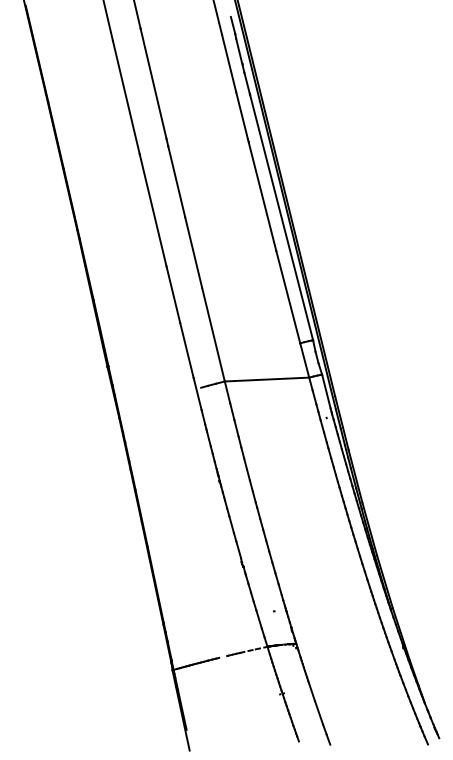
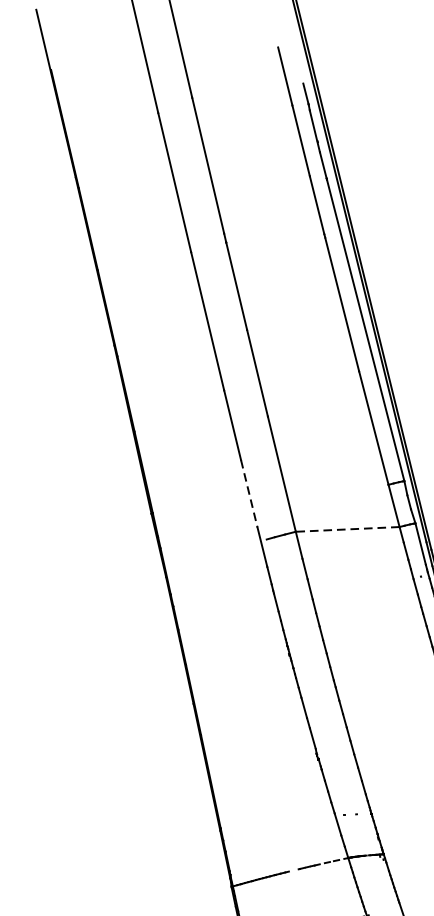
line: (187, 351) -> (249, 494), solid -> dashed
line: (266, 379) -> (347, 529), solid -> dashed

